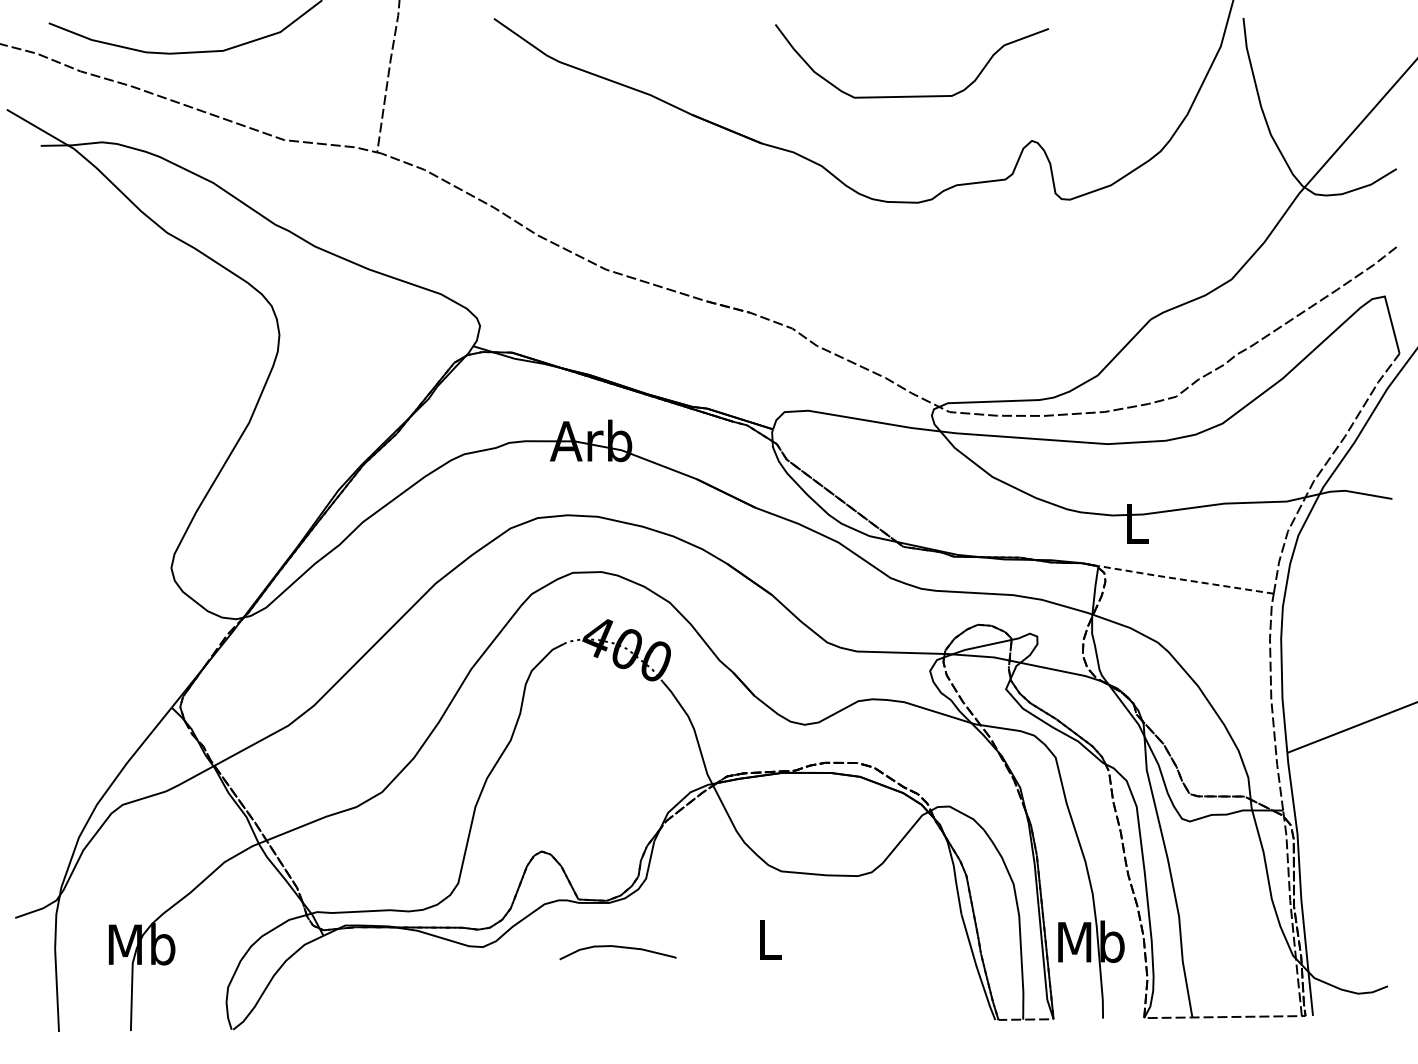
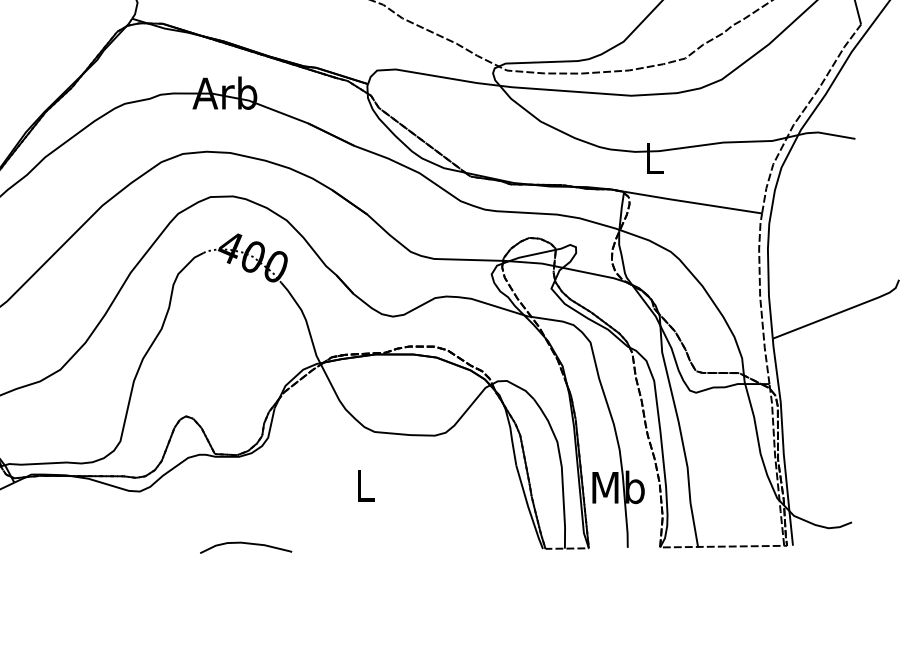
line: (1185, 580) -> (692, 203), dashed -> solid
curve: (617, 947) -> (245, 543), moved

